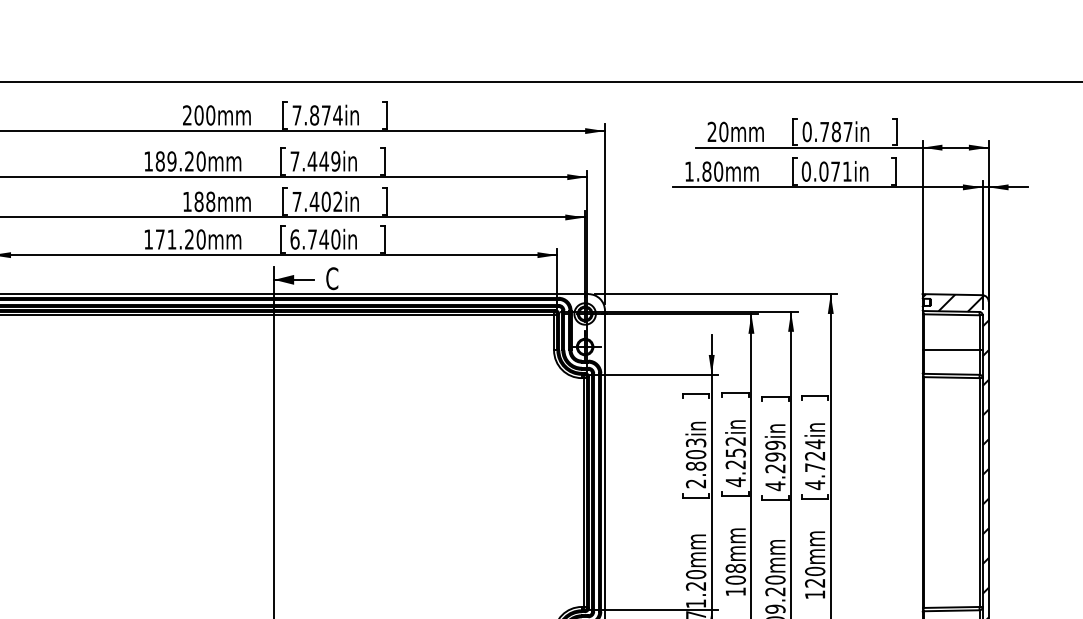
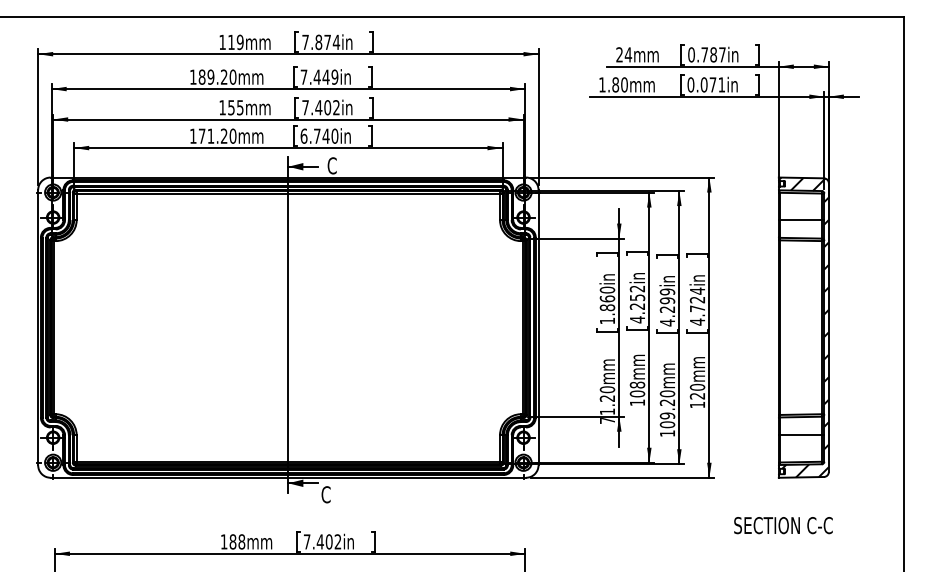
text: (199, 115) -> (231, 42), 200mm -> 119mm
text: (723, 131) -> (628, 54), 20mm -> 24mm
text: (204, 201) -> (235, 107), 188mm -> 155mm
text: (696, 463) -> (607, 305), 2.803in -> 1.860in

